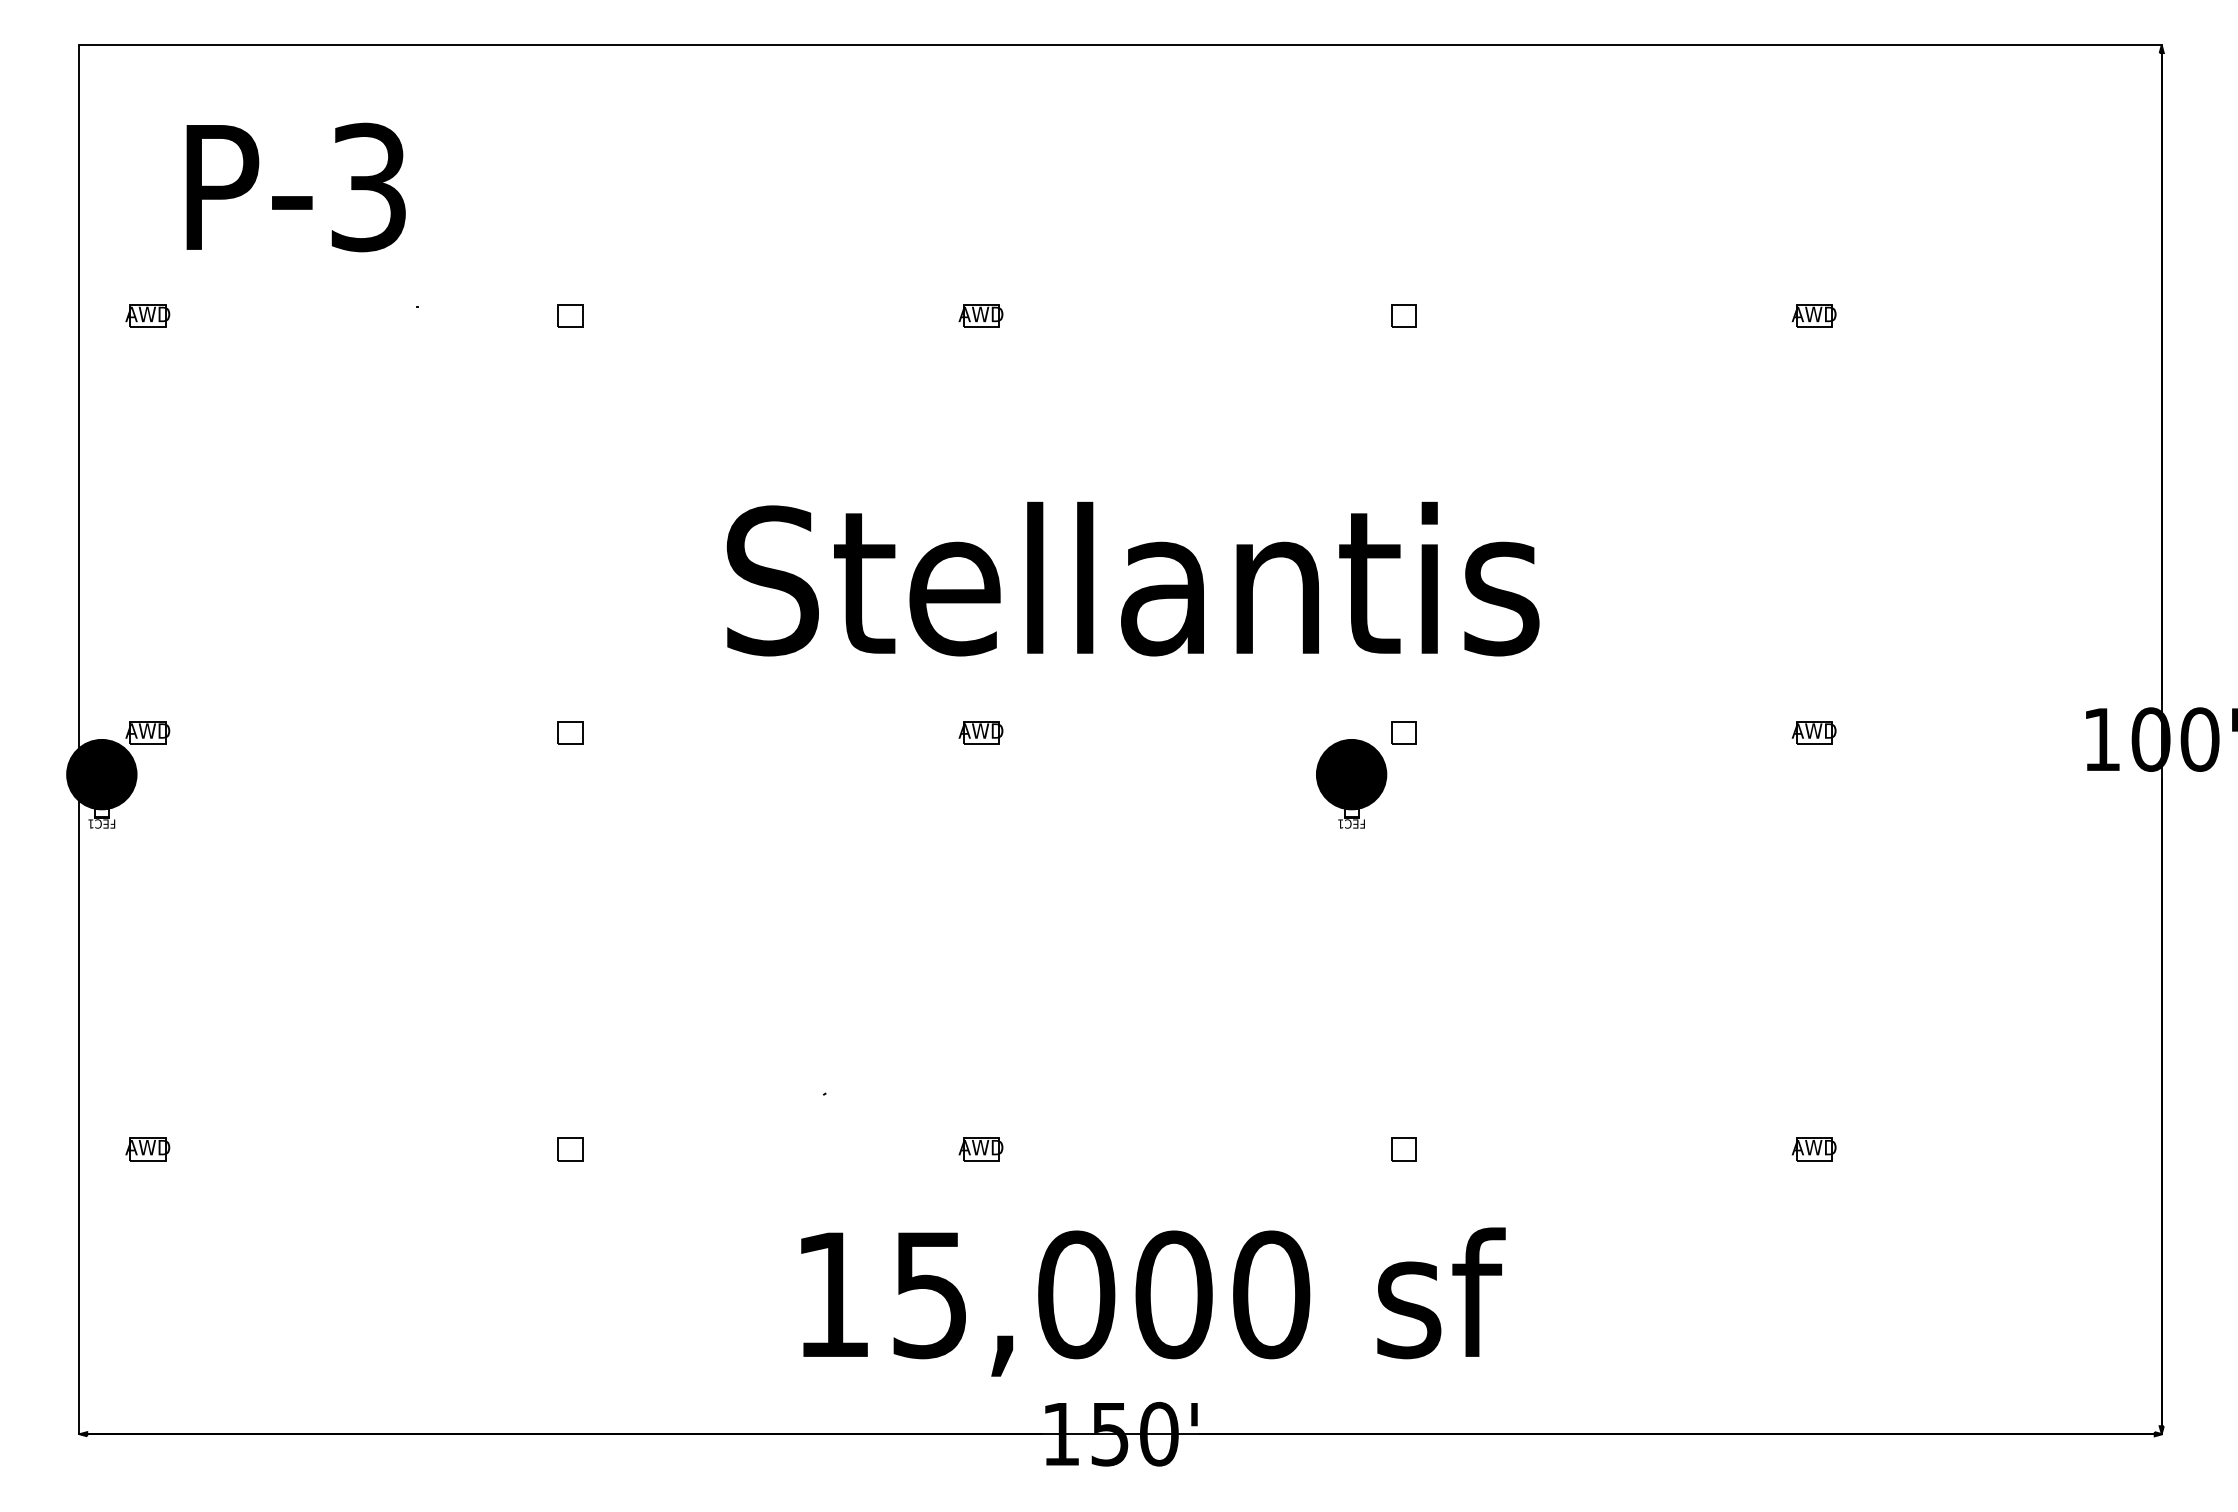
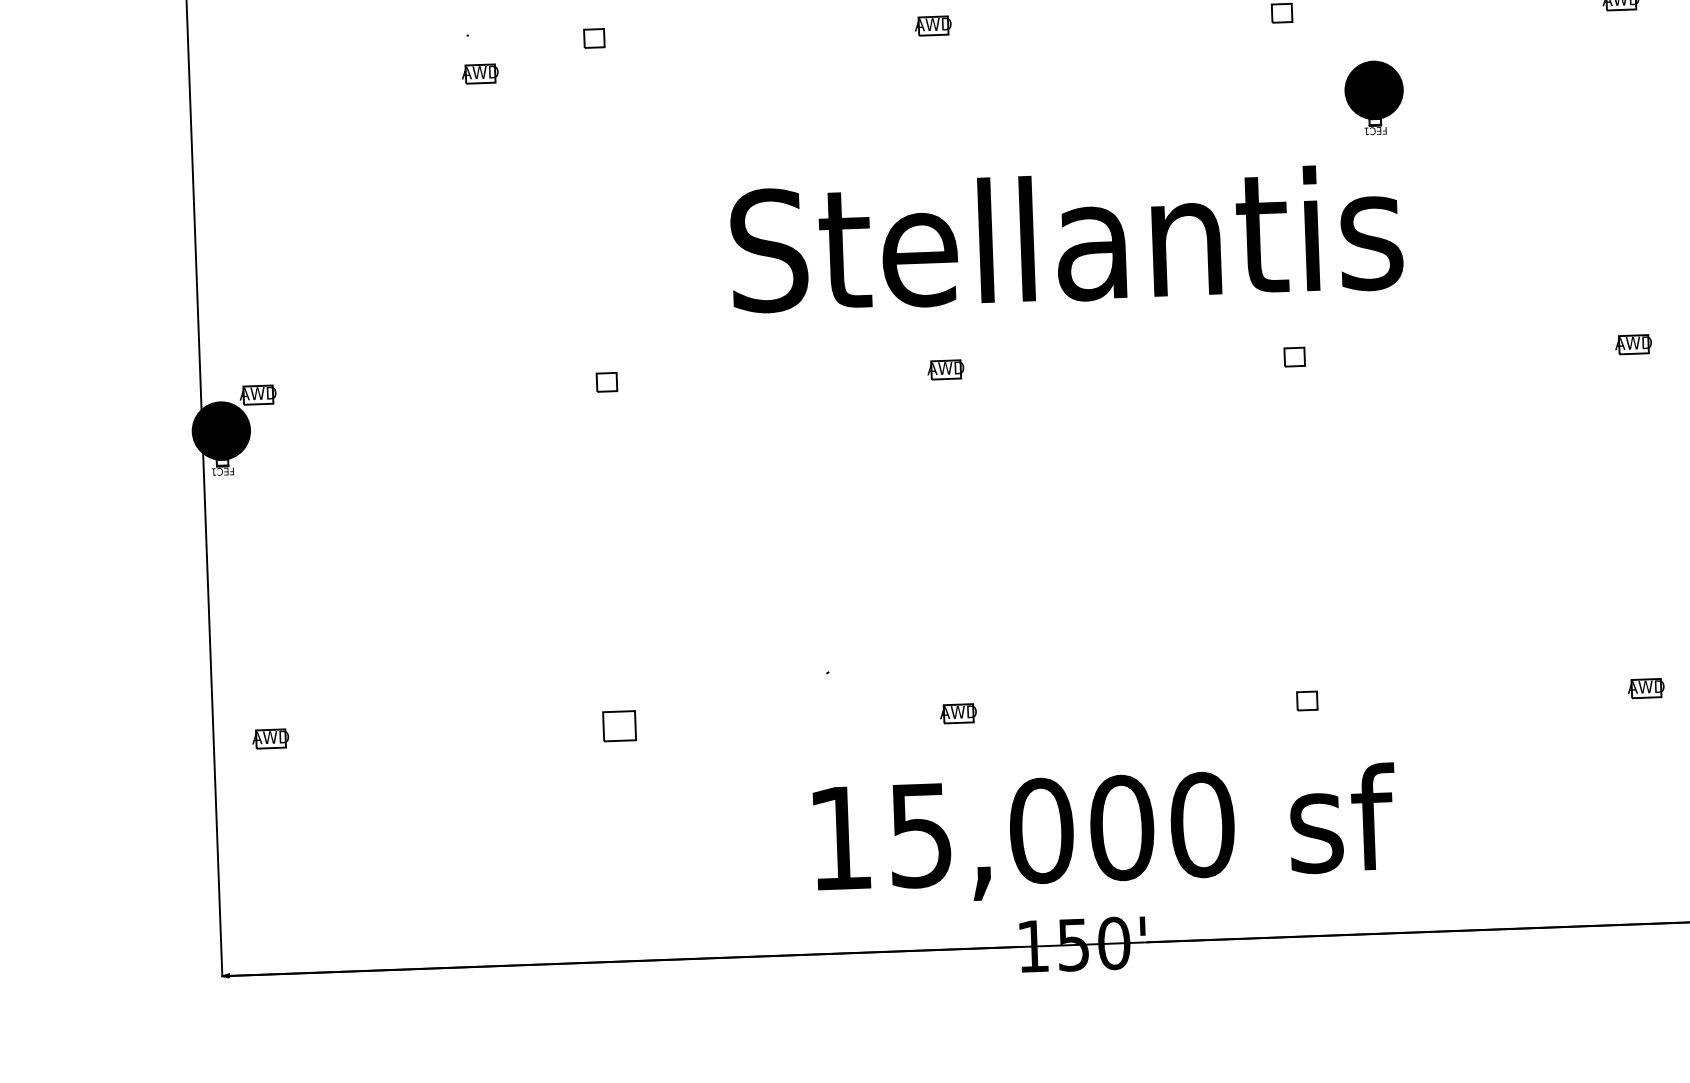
part: (147, 315) -> (479, 73), moved
part: (1351, 783) -> (1374, 97), moved
part: (570, 1149) -> (619, 726), size x1.6

